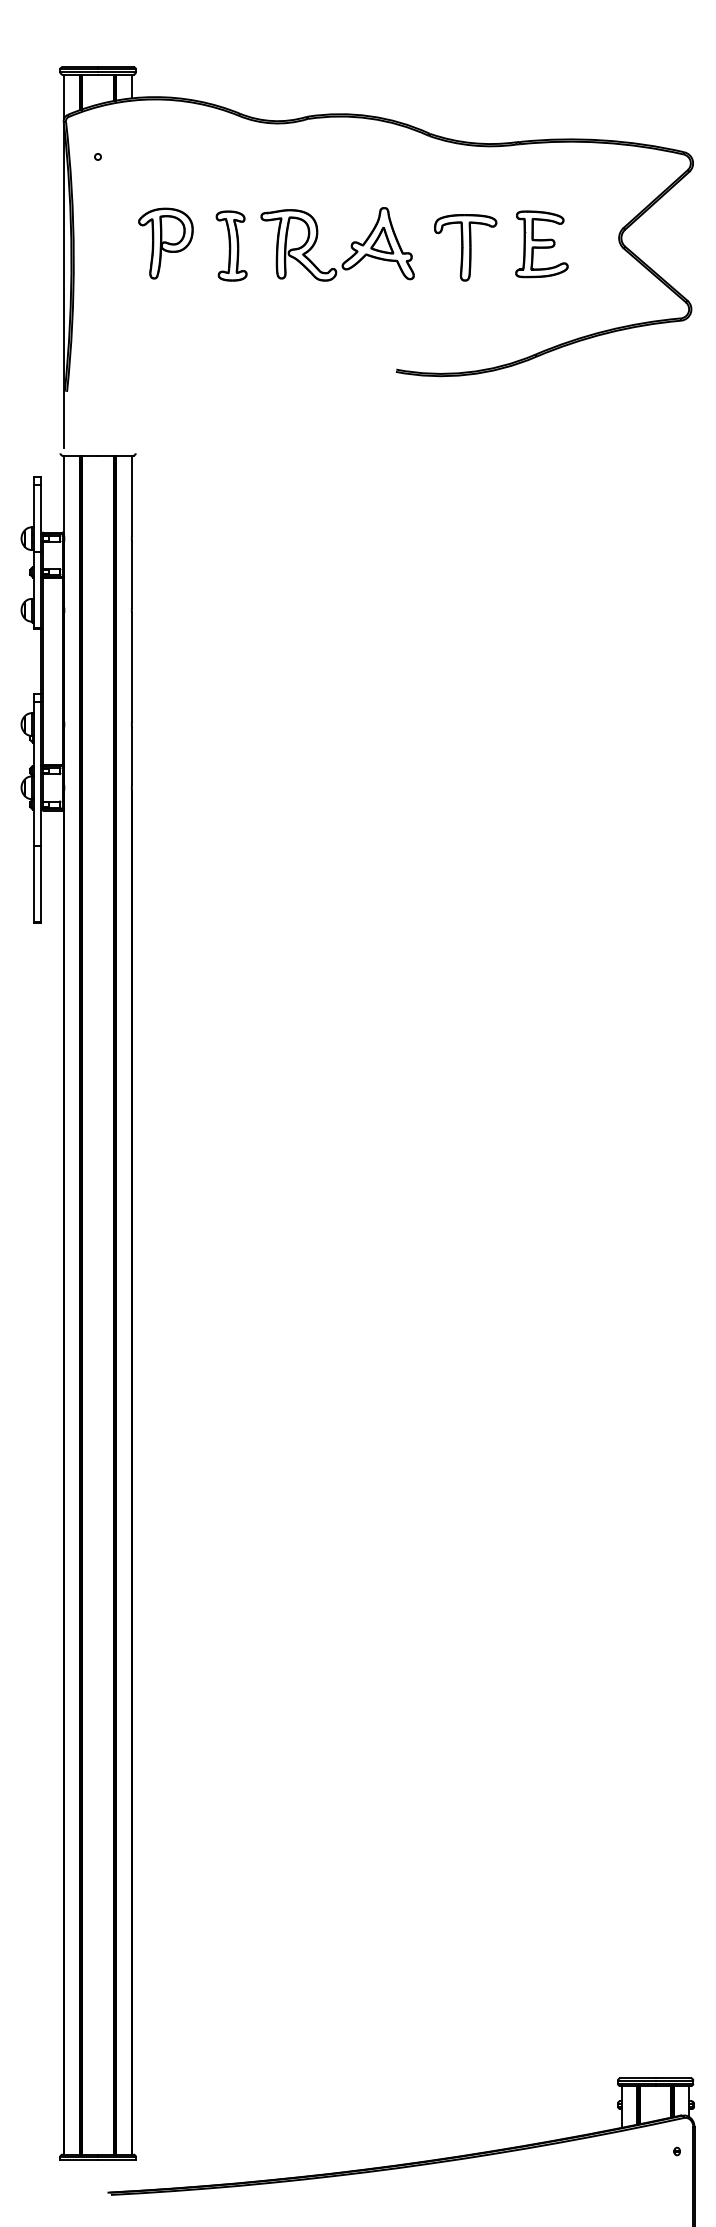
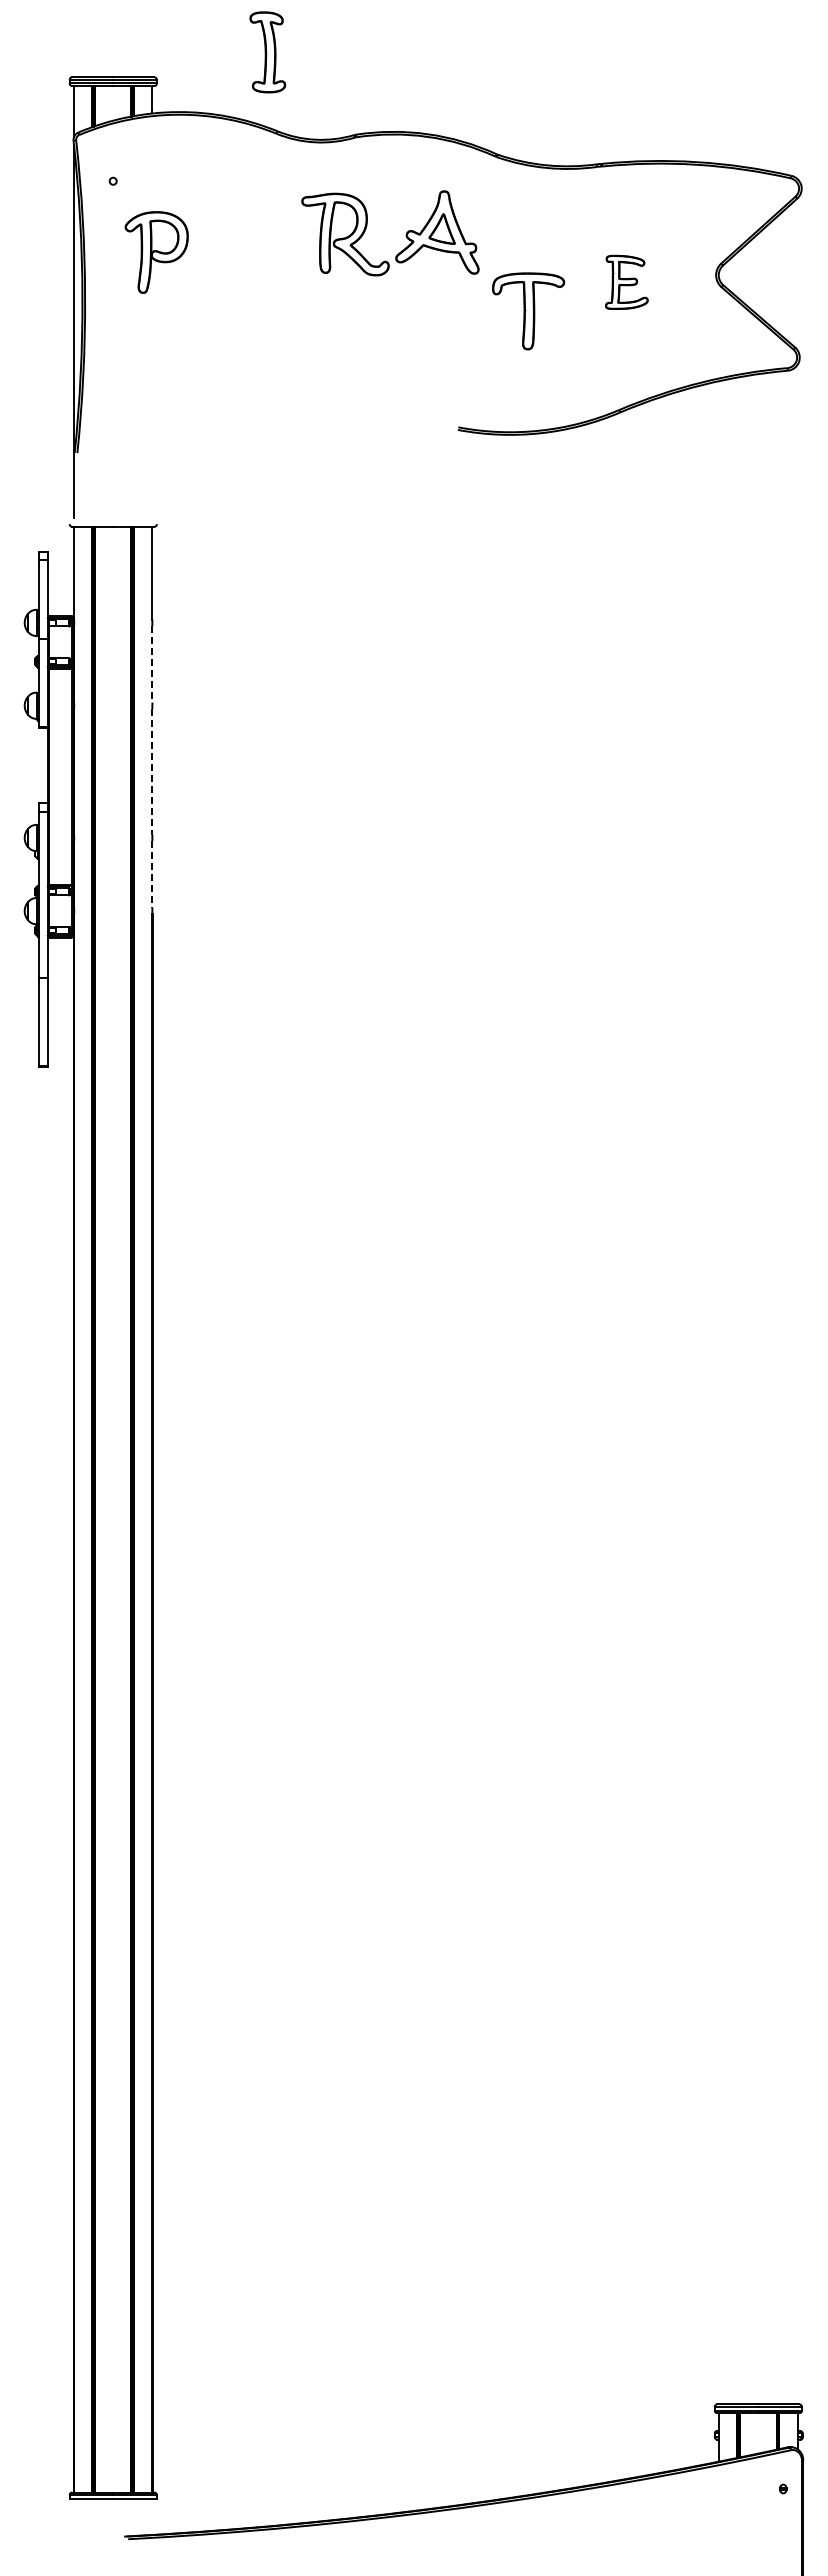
part: (165, 243) -> (156, 252), moved
part: (541, 244) -> (626, 282), size x0.7
part: (350, 245) -> (405, 234), moved
part: (231, 246) -> (267, 52), moved
part: (465, 247) -> (528, 311), moved
line: (131, 574) -> (152, 664), solid -> dashed
line: (131, 667) -> (152, 771), solid -> dashed
line: (131, 756) -> (152, 875), solid -> dashed

